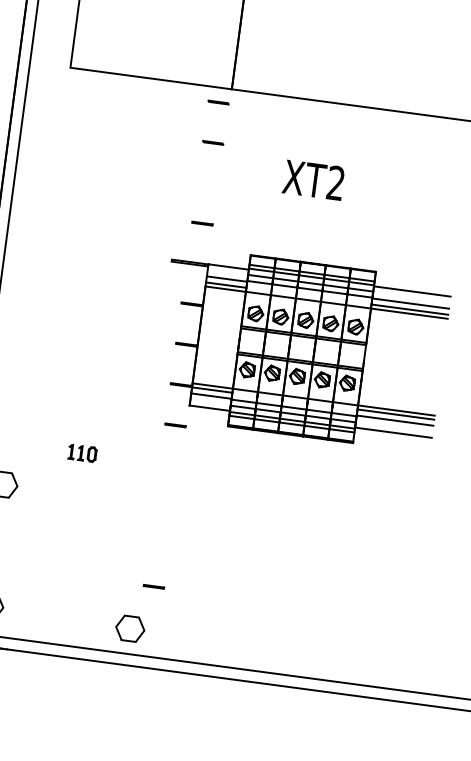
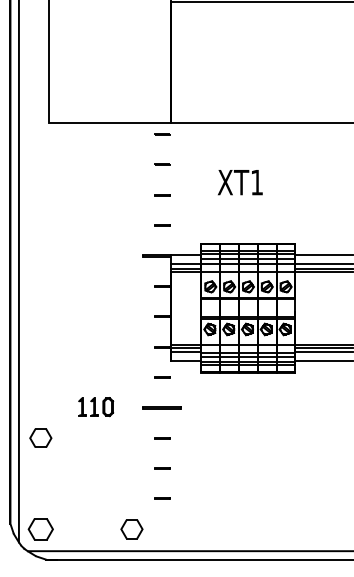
line: (208, 183) -> (162, 195), added
text: (335, 183) -> (256, 182), XT2 -> XT1
part: (82, 453) -> (96, 407), size x1.67
line: (169, 465) -> (161, 407), added
line: (164, 506) -> (162, 438), added
line: (159, 546) -> (162, 468), added
part: (129, 628) -> (131, 529), moved

